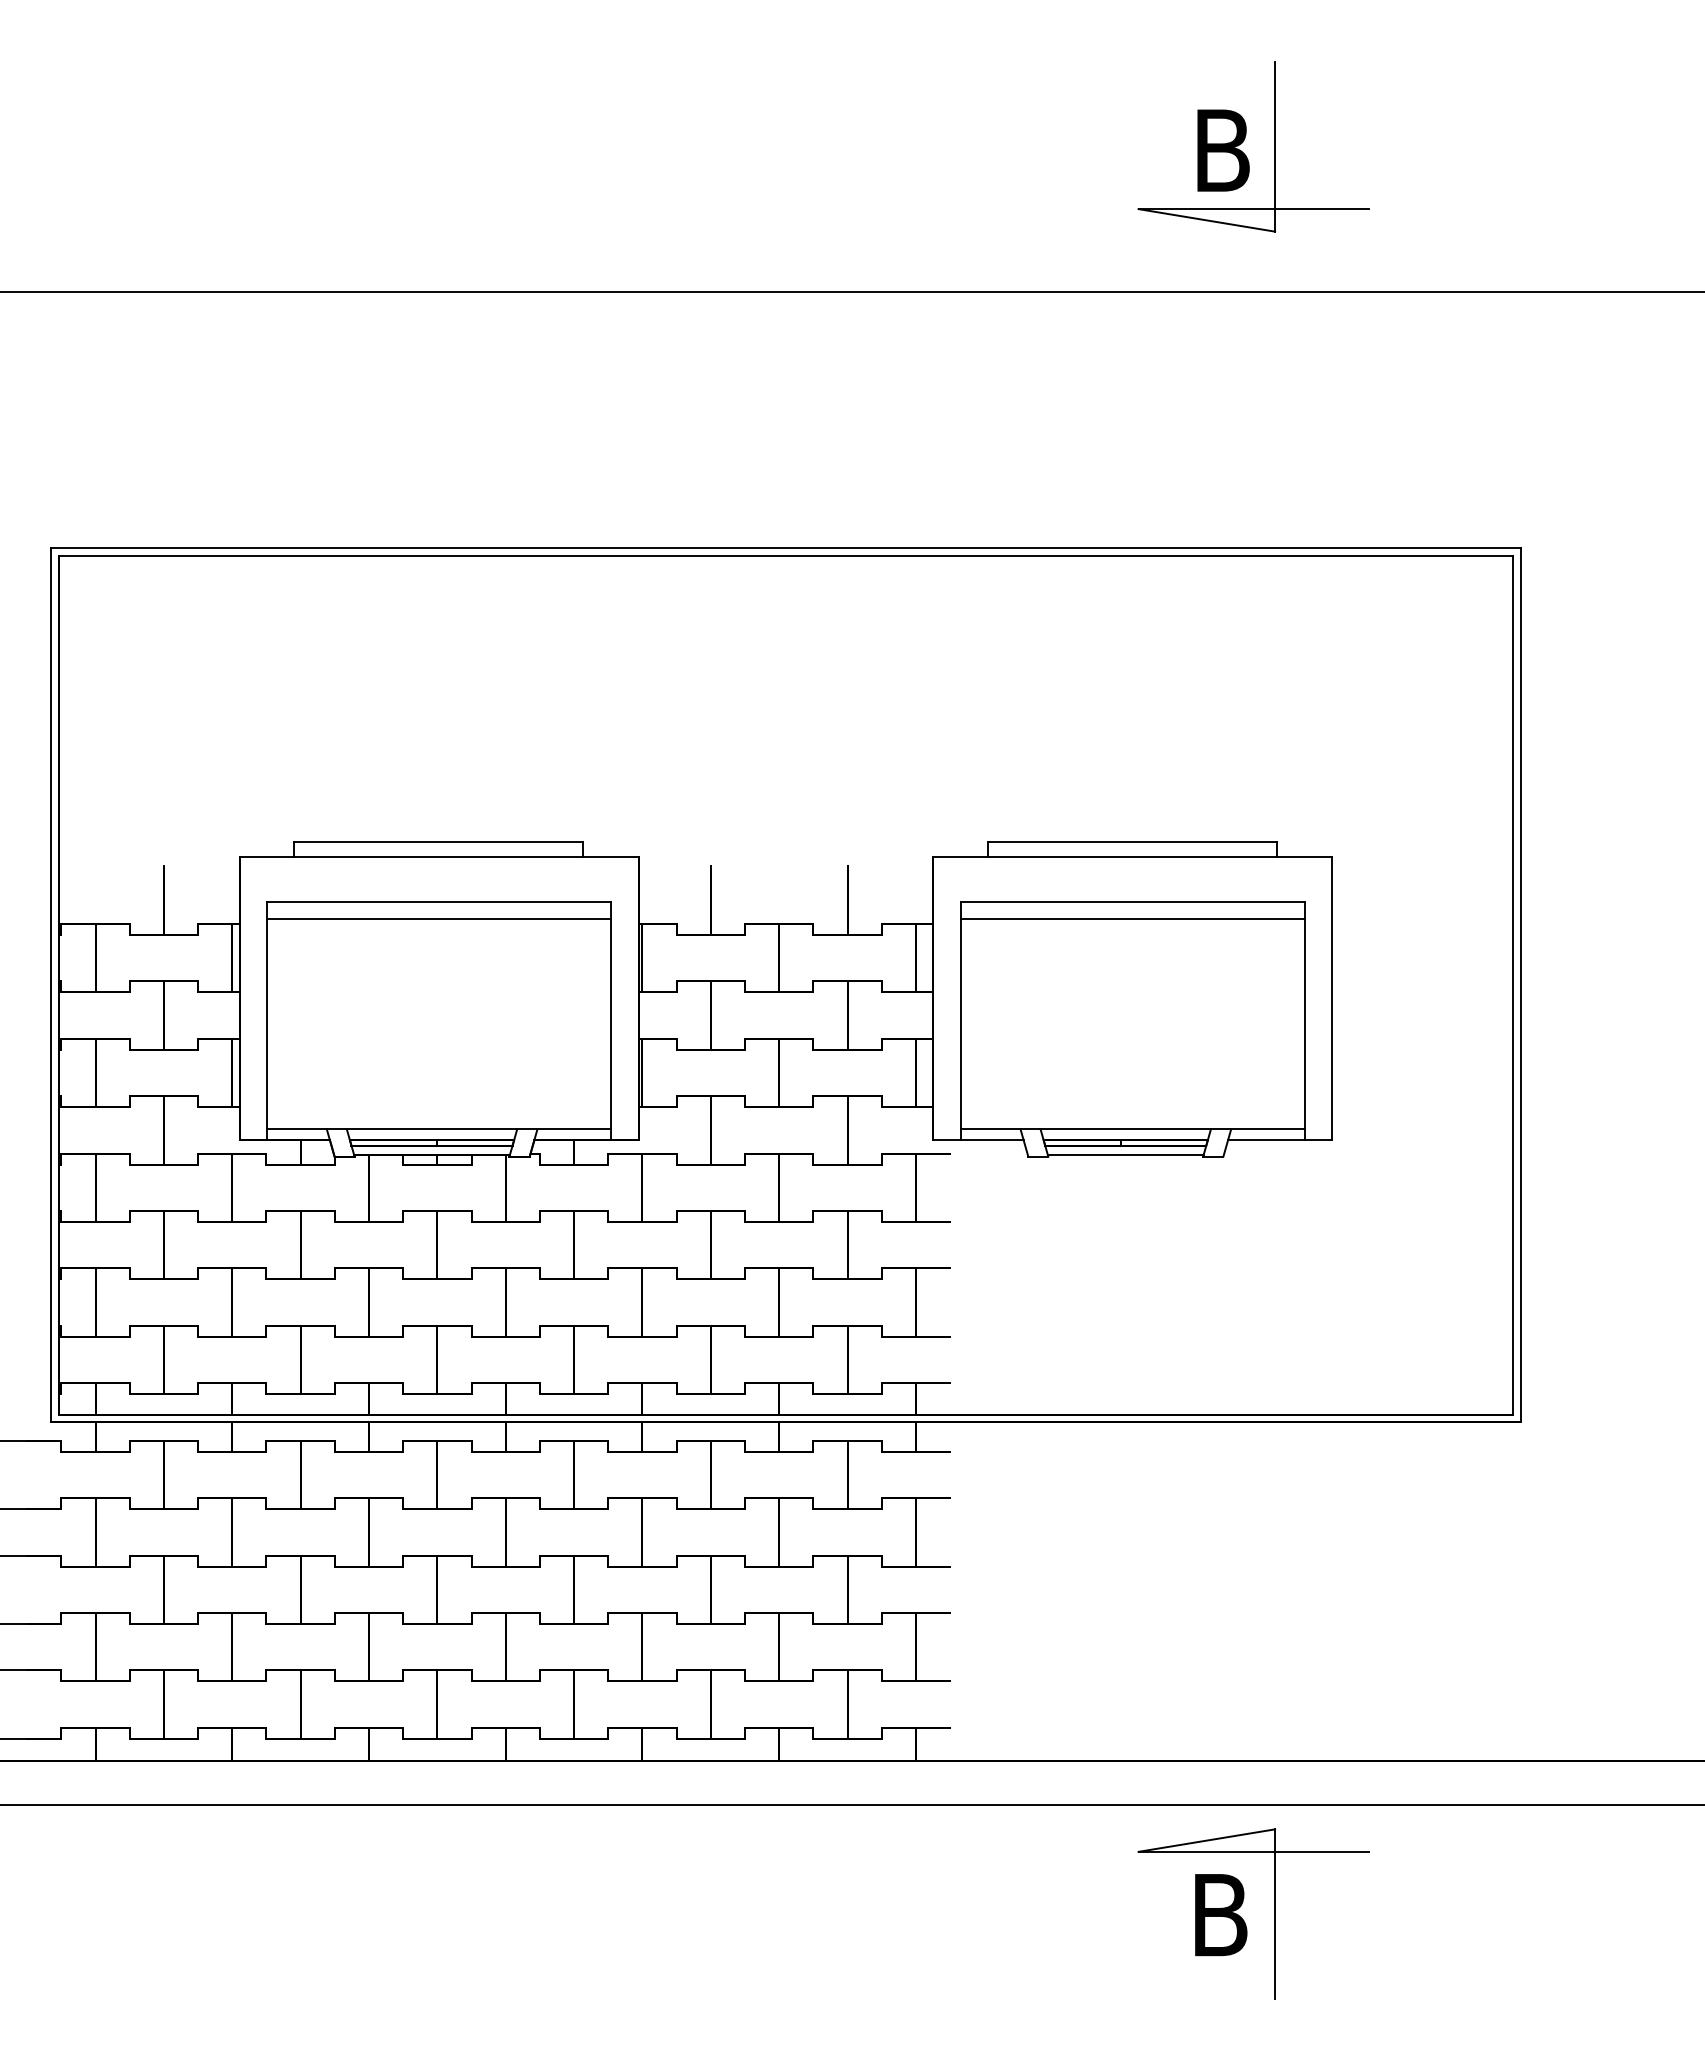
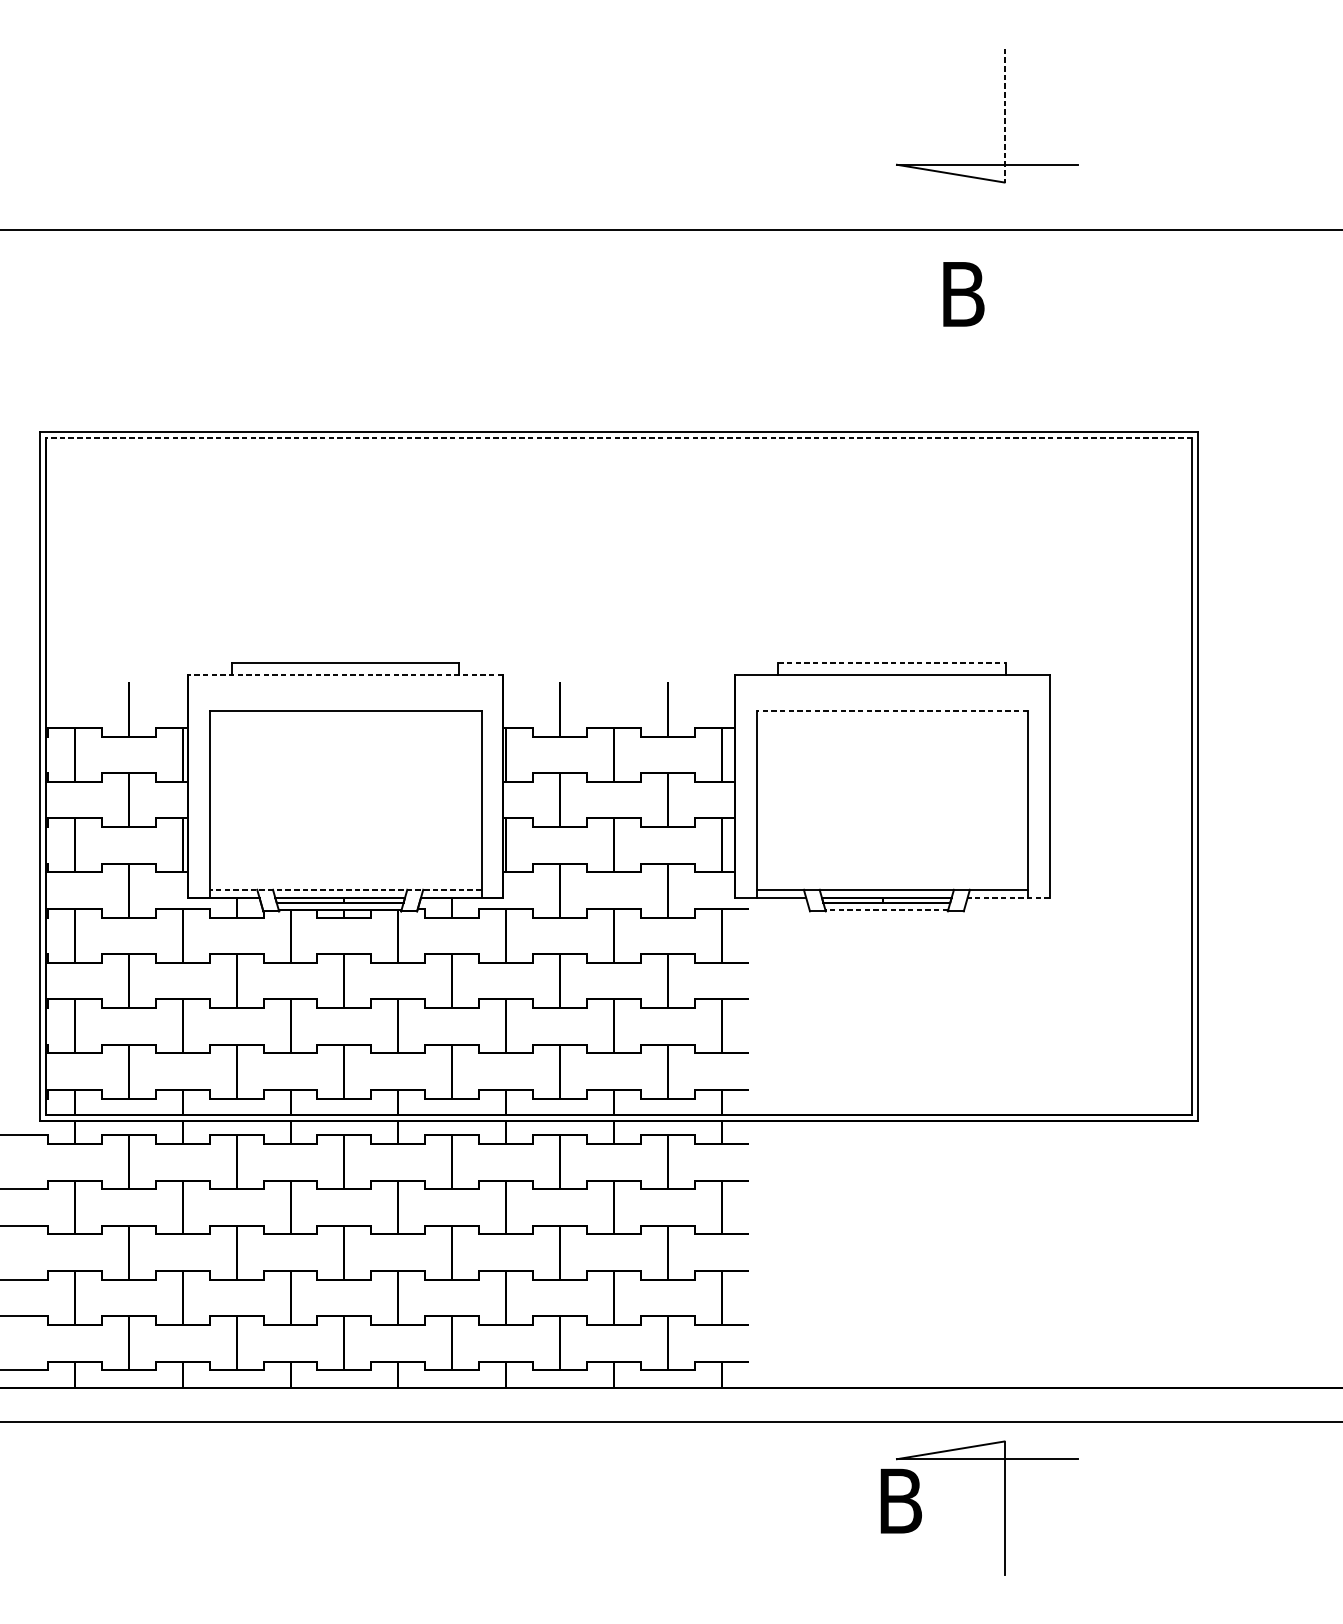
line: (1275, 146) -> (1004, 115), solid -> dashed
text: (1223, 150) -> (963, 294), moved
line: (785, 556) -> (618, 438), solid -> dashed
line: (1132, 841) -> (892, 663), solid -> dashed
line: (439, 856) -> (346, 674), solid -> dashed
line: (1132, 901) -> (892, 710), solid -> dashed
line: (438, 918) -> (345, 723), removed
line: (1132, 918) -> (892, 723), removed
line: (438, 1129) -> (345, 890), solid -> dashed
line: (1279, 1140) -> (1007, 898), solid -> dashed
line: (1125, 1155) -> (886, 910), solid -> dashed
text: (1221, 1915) -> (901, 1501), moved

